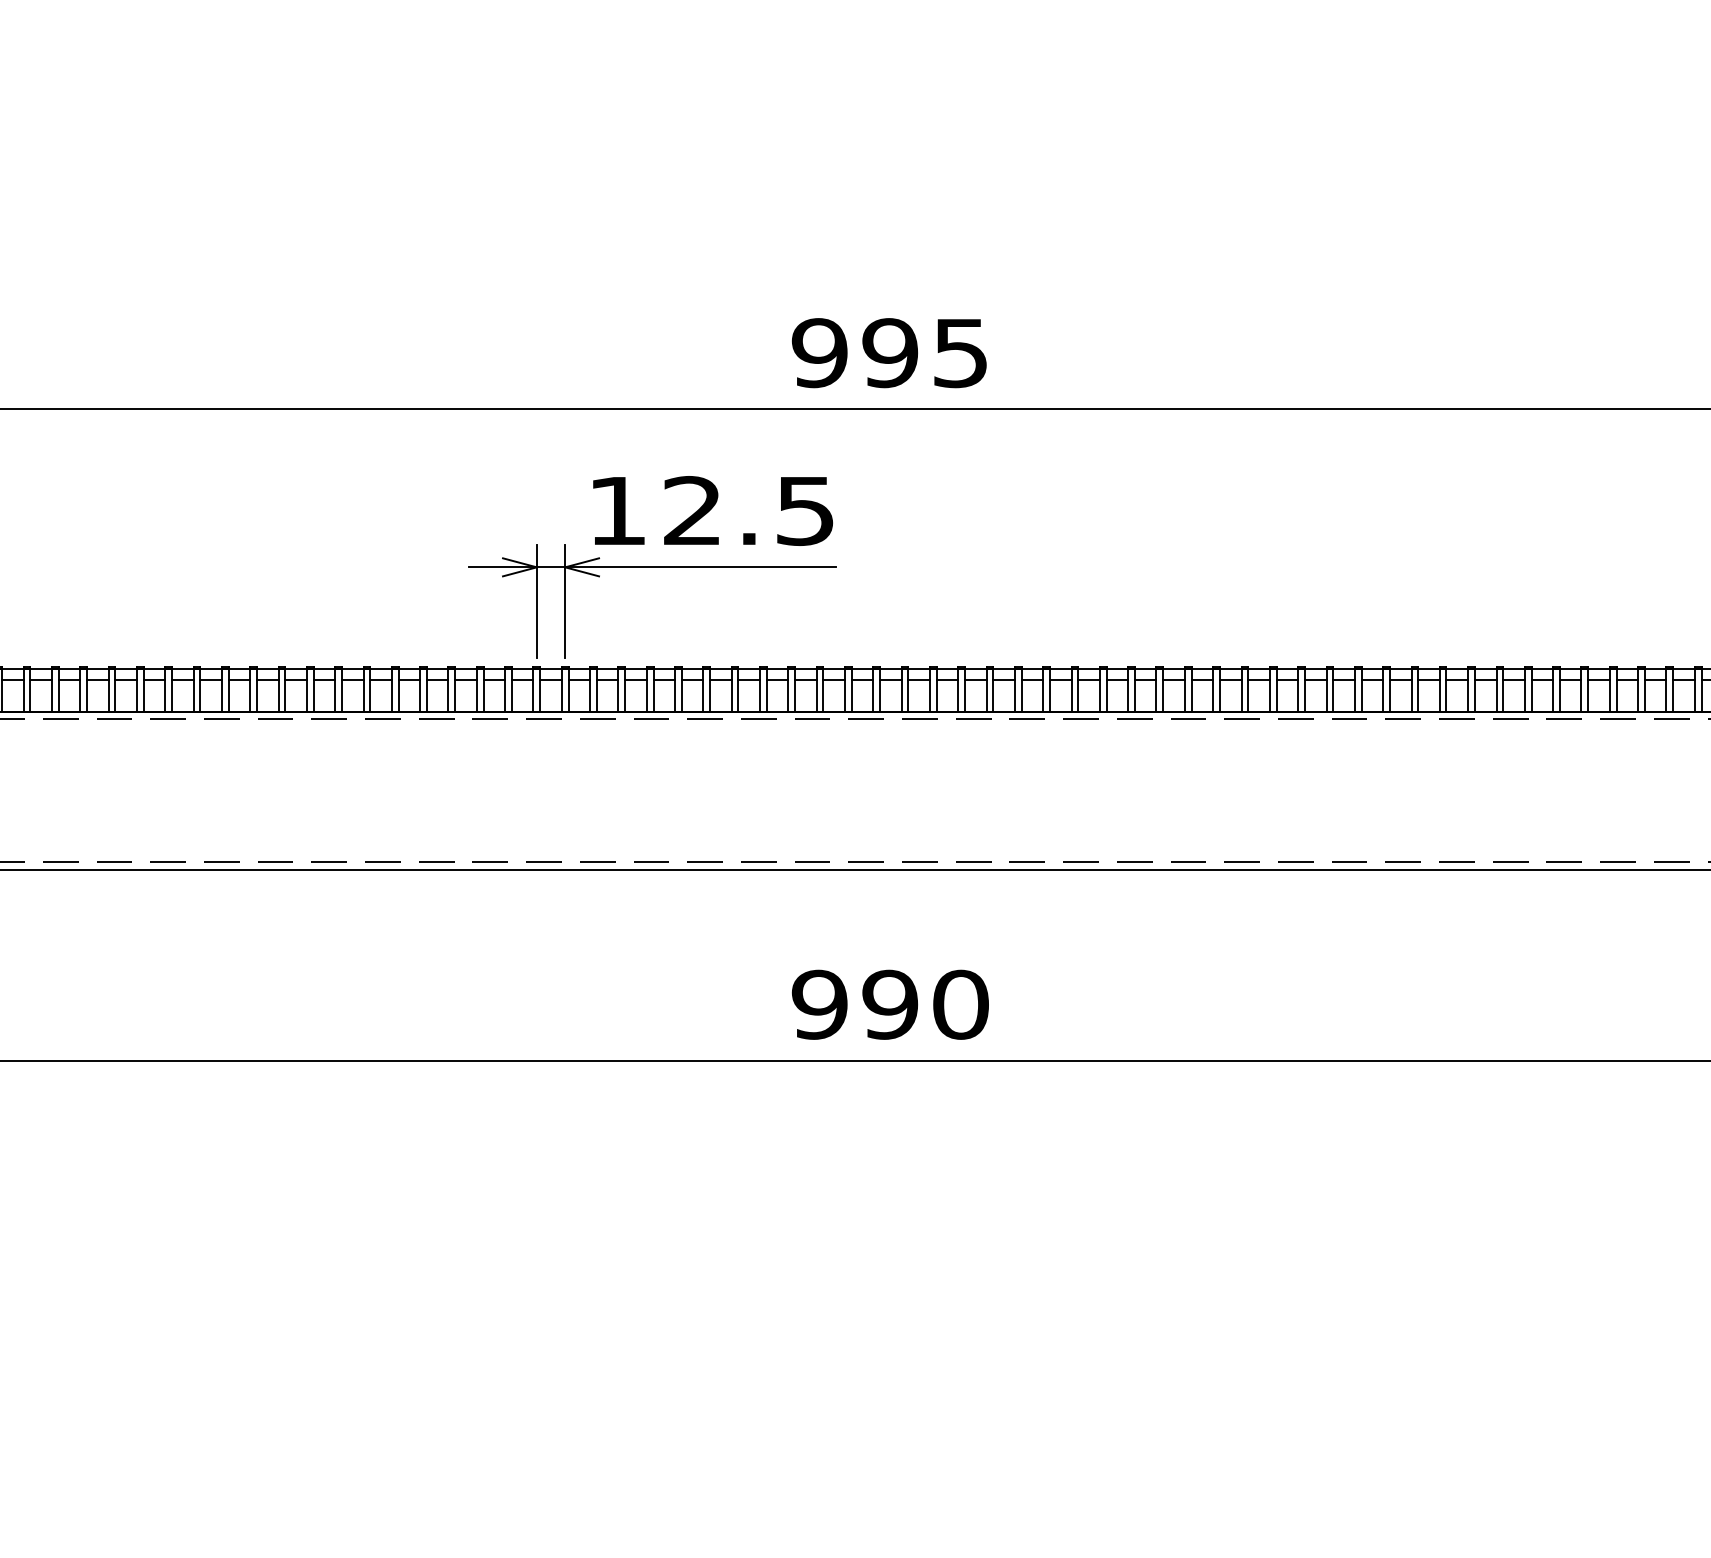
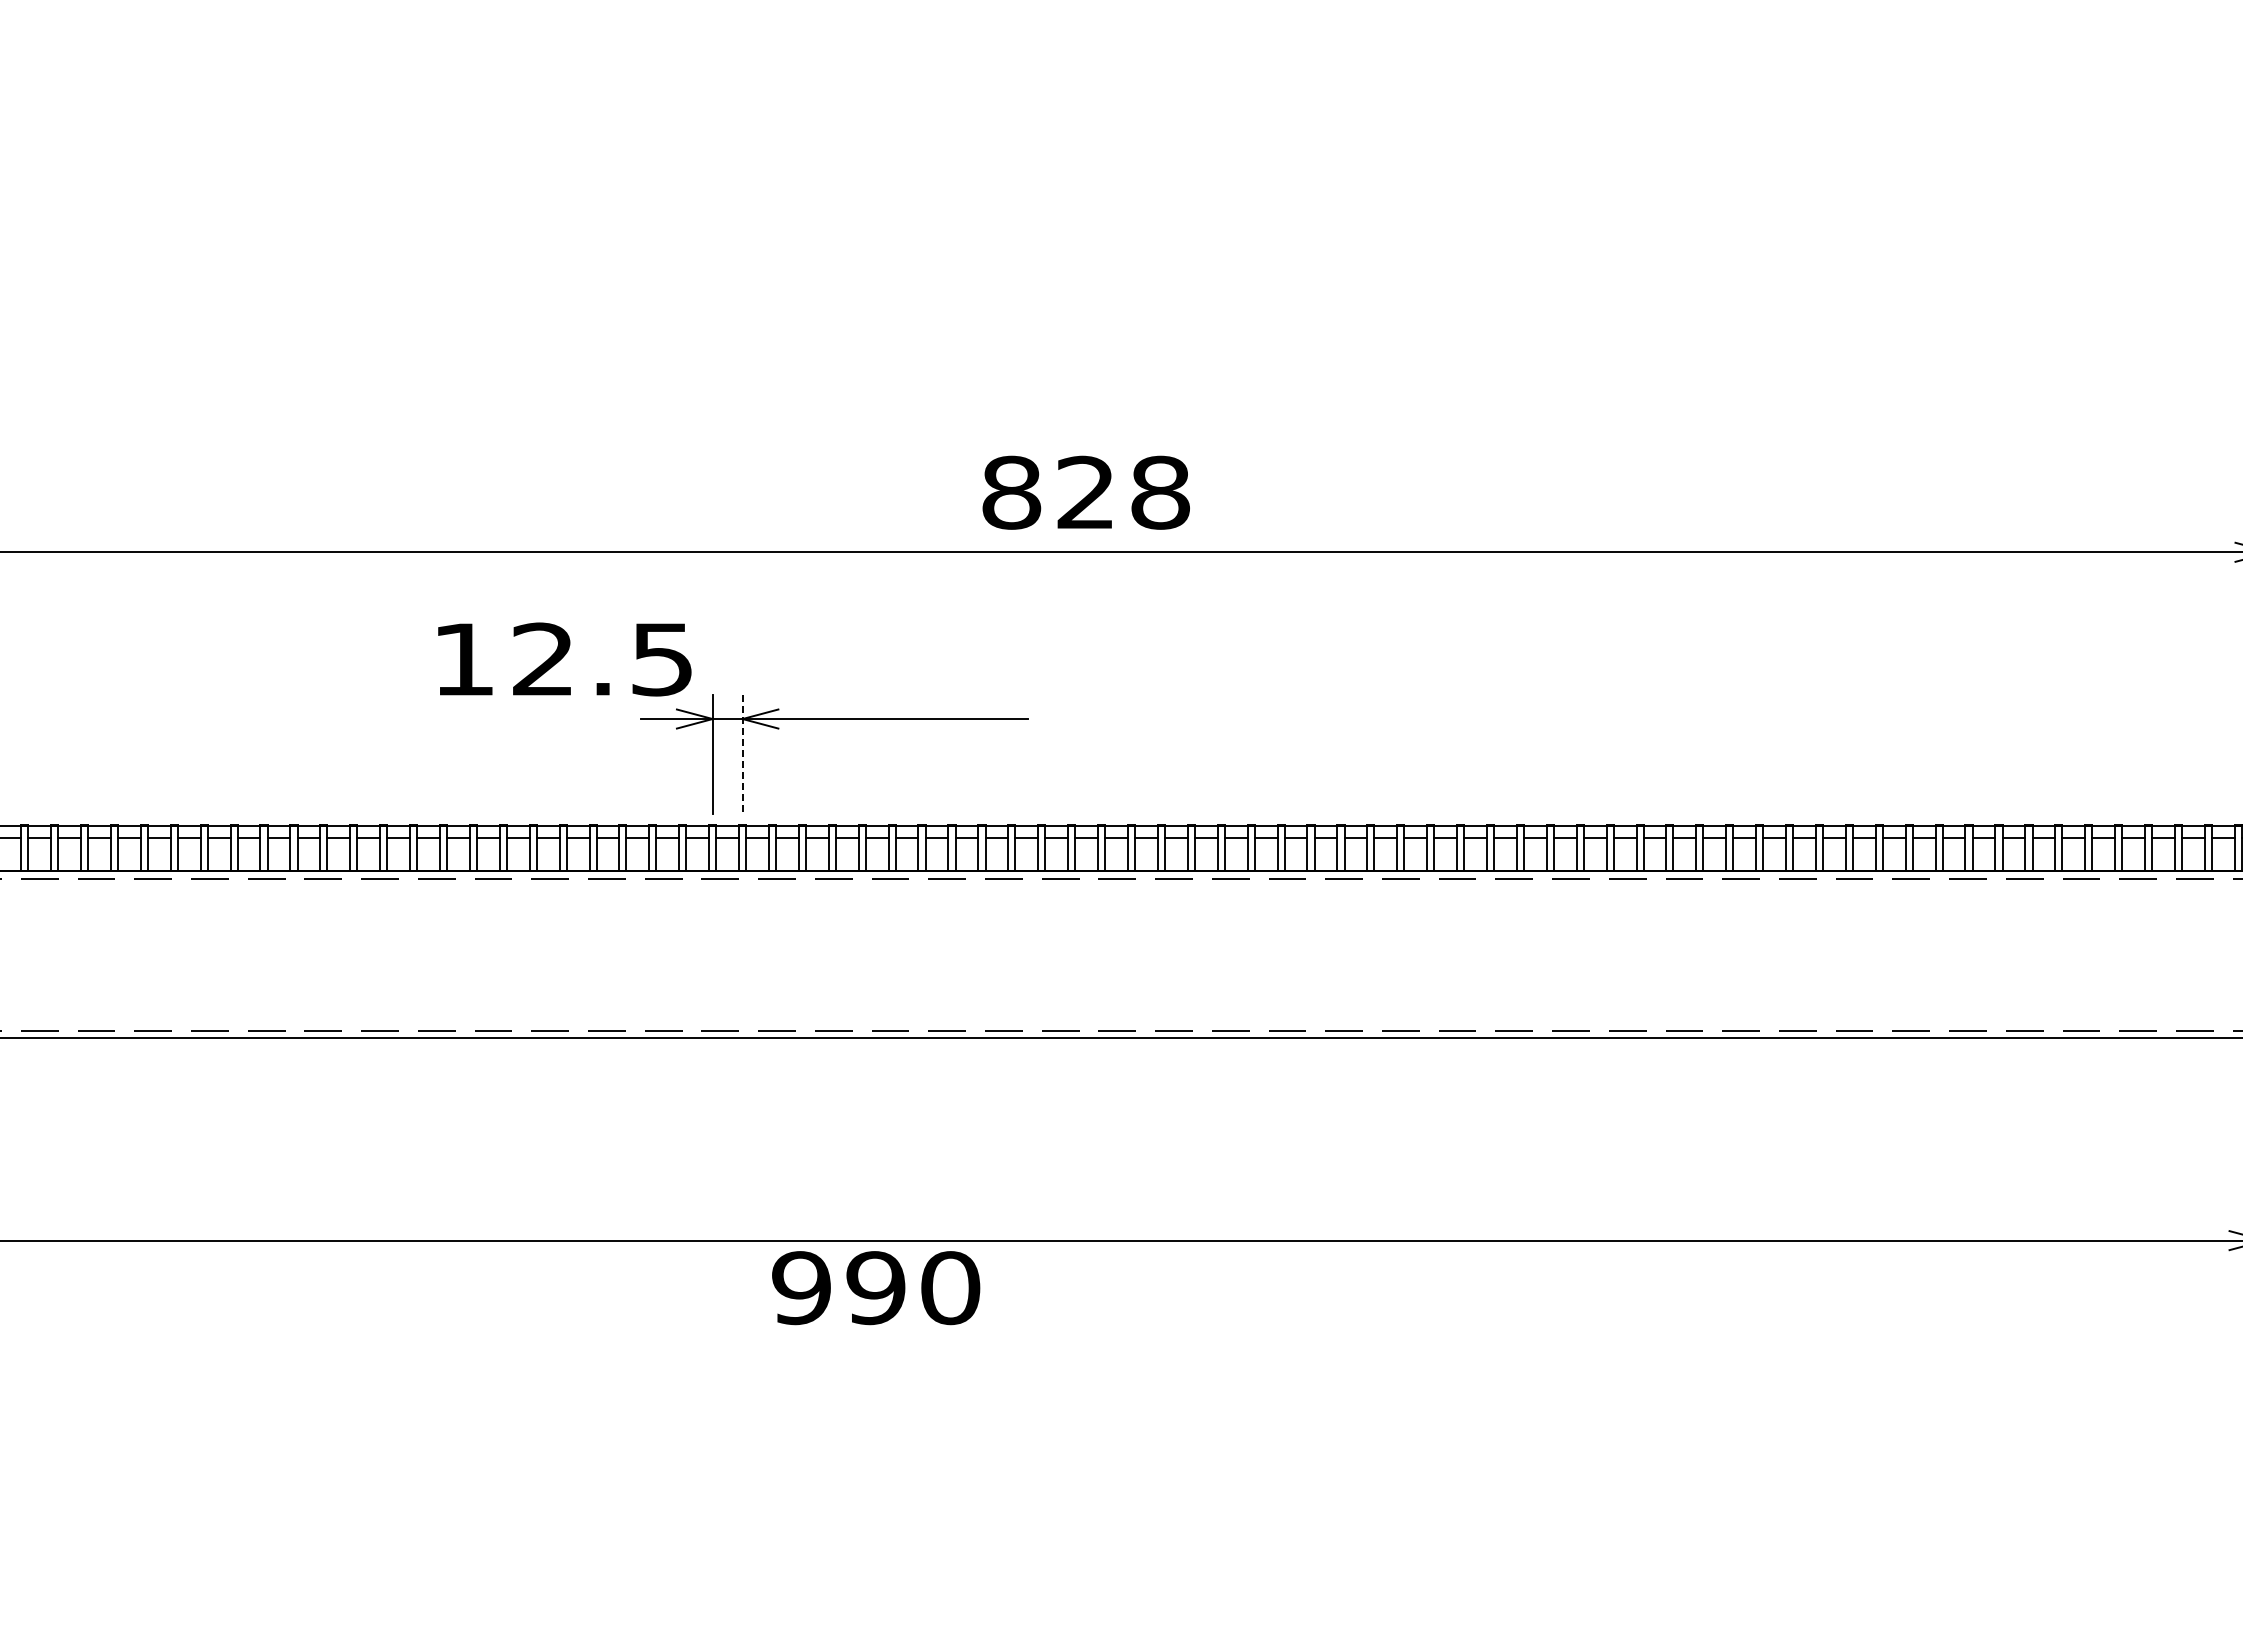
text: (889, 352) -> (1085, 492), 995 -> 828
text: (712, 510) -> (564, 659), moved
line: (565, 600) -> (742, 754), solid -> dashed
text: (890, 1005) -> (876, 1288), moved

